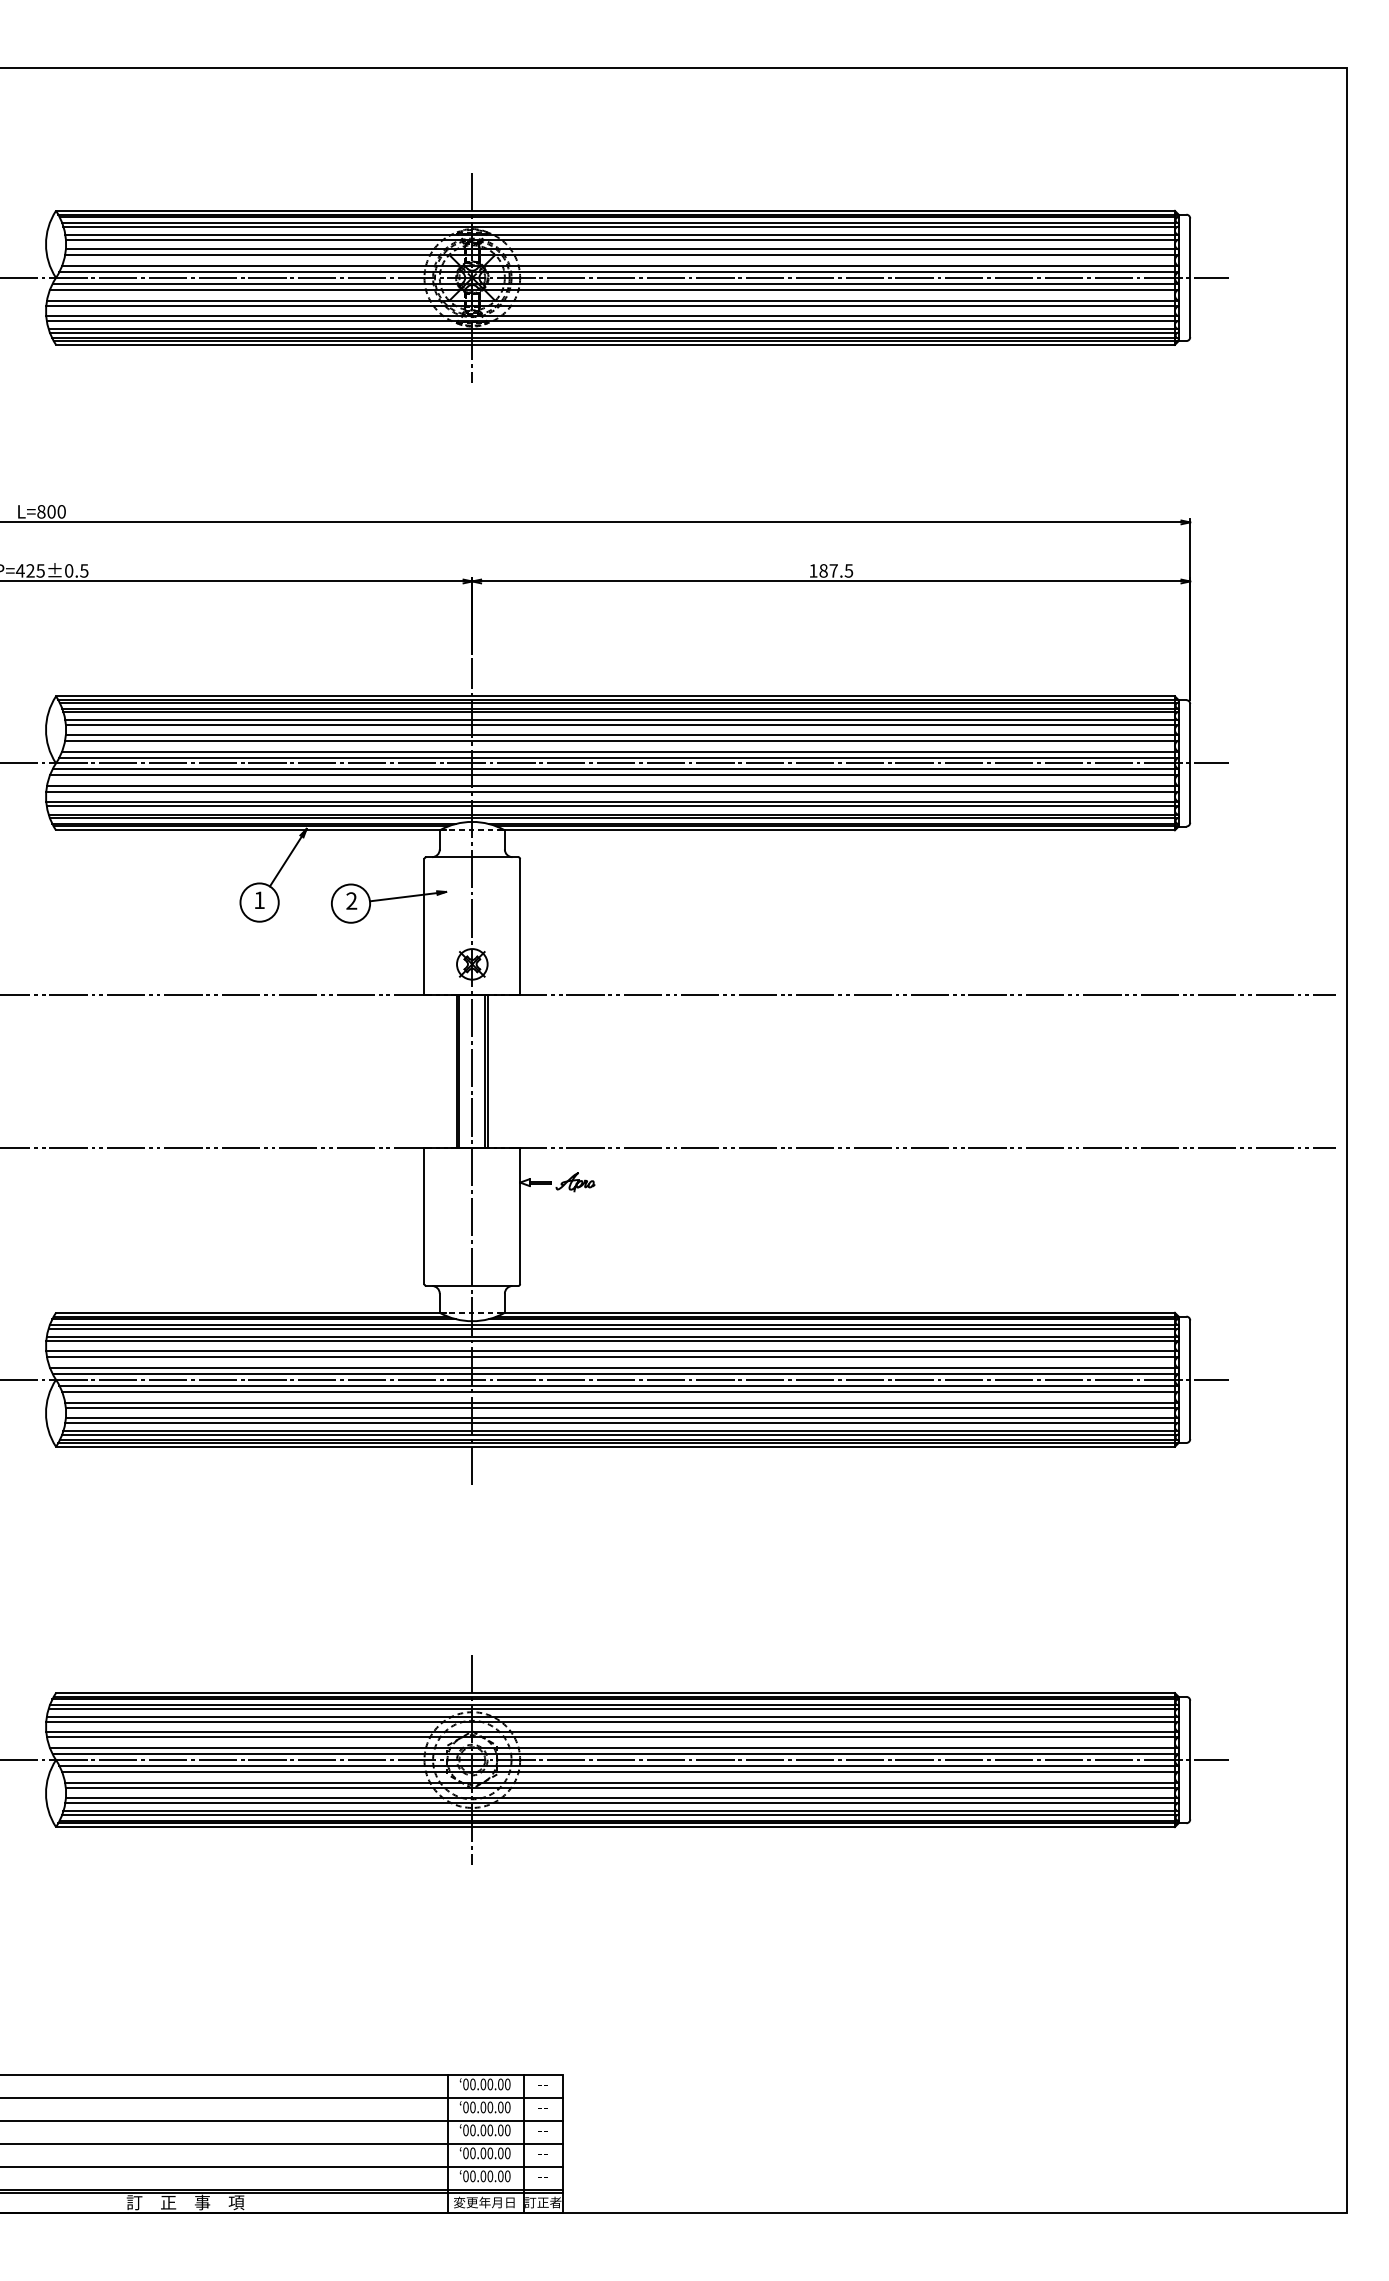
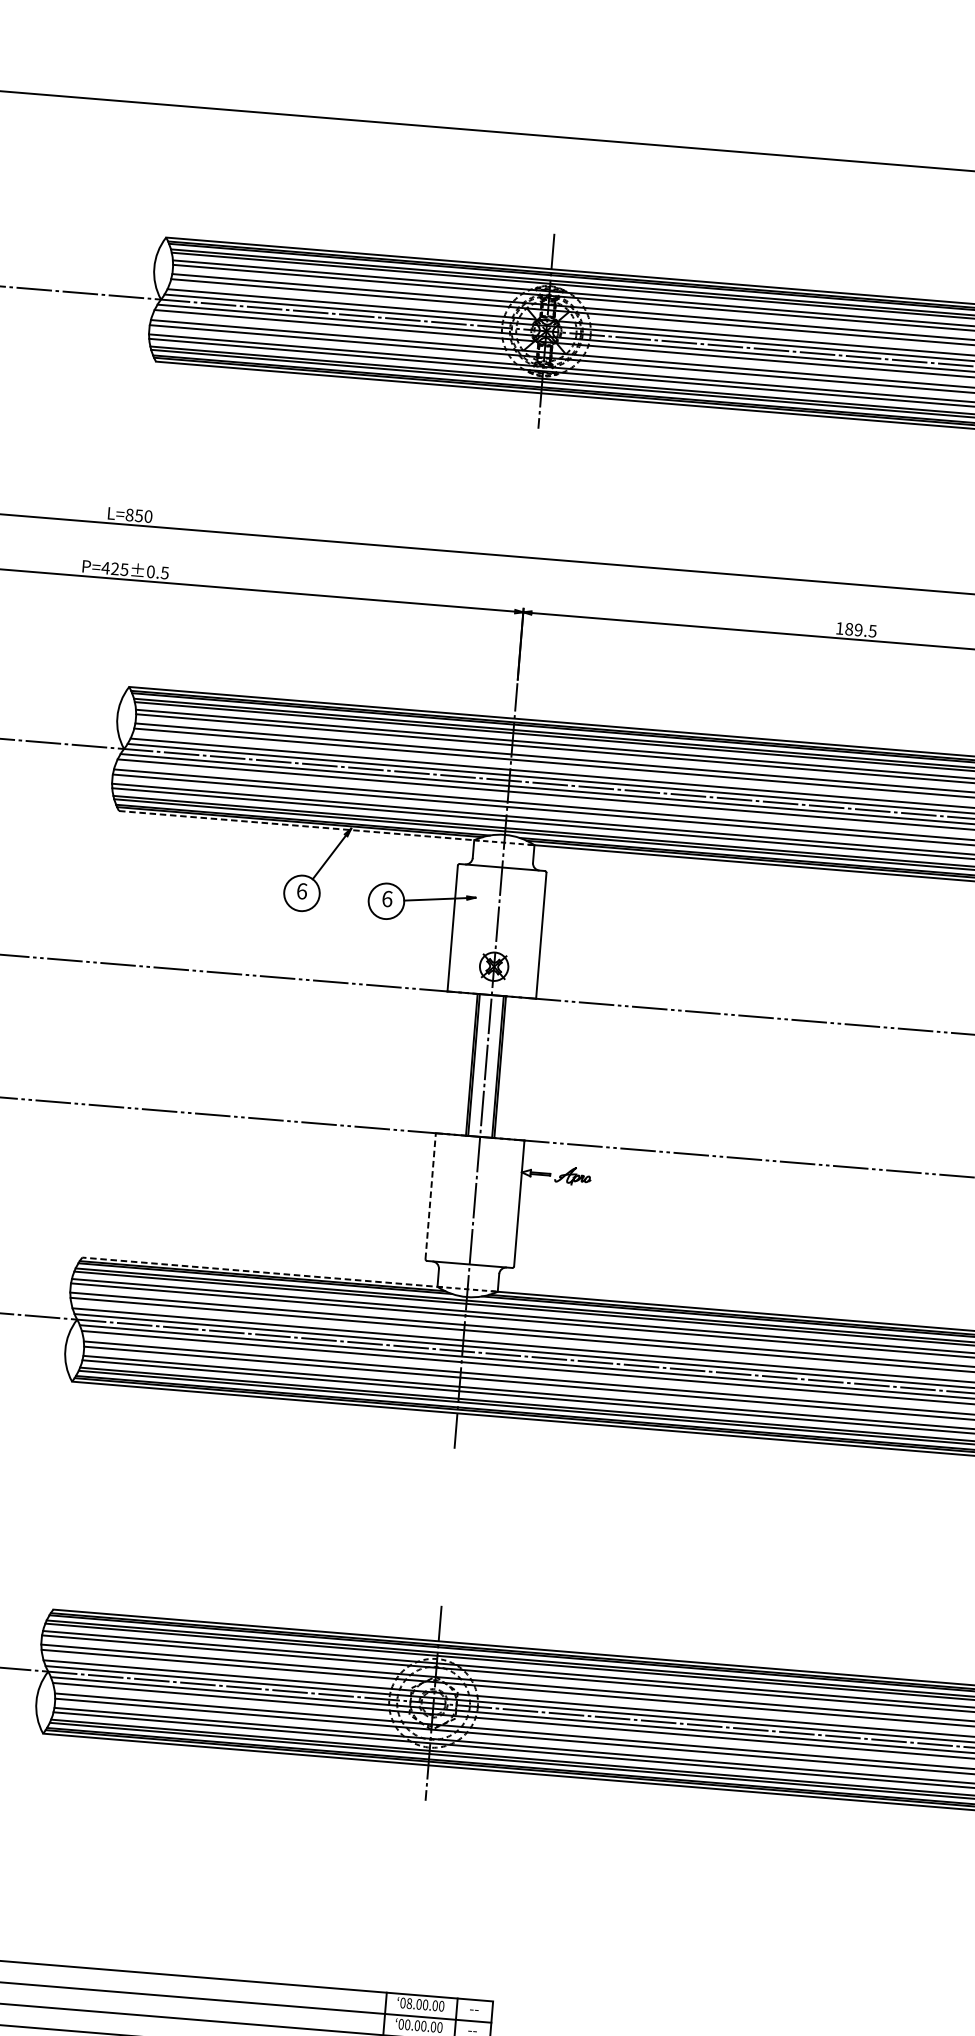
text: (51, 511) -> (139, 515), L=800 -> L=850
text: (833, 570) -> (858, 629), 187.5 -> 189.5
line: (250, 830) -> (299, 825), solid -> dashed
text: (259, 900) -> (302, 891), 1 -> 6
text: (351, 900) -> (387, 898), 2 -> 6
line: (424, 1216) -> (430, 1196), solid -> dashed
line: (250, 1312) -> (262, 1272), solid -> dashed
text: (472, 2084) -> (409, 2003), 00.00.00 -> 08.00.00

